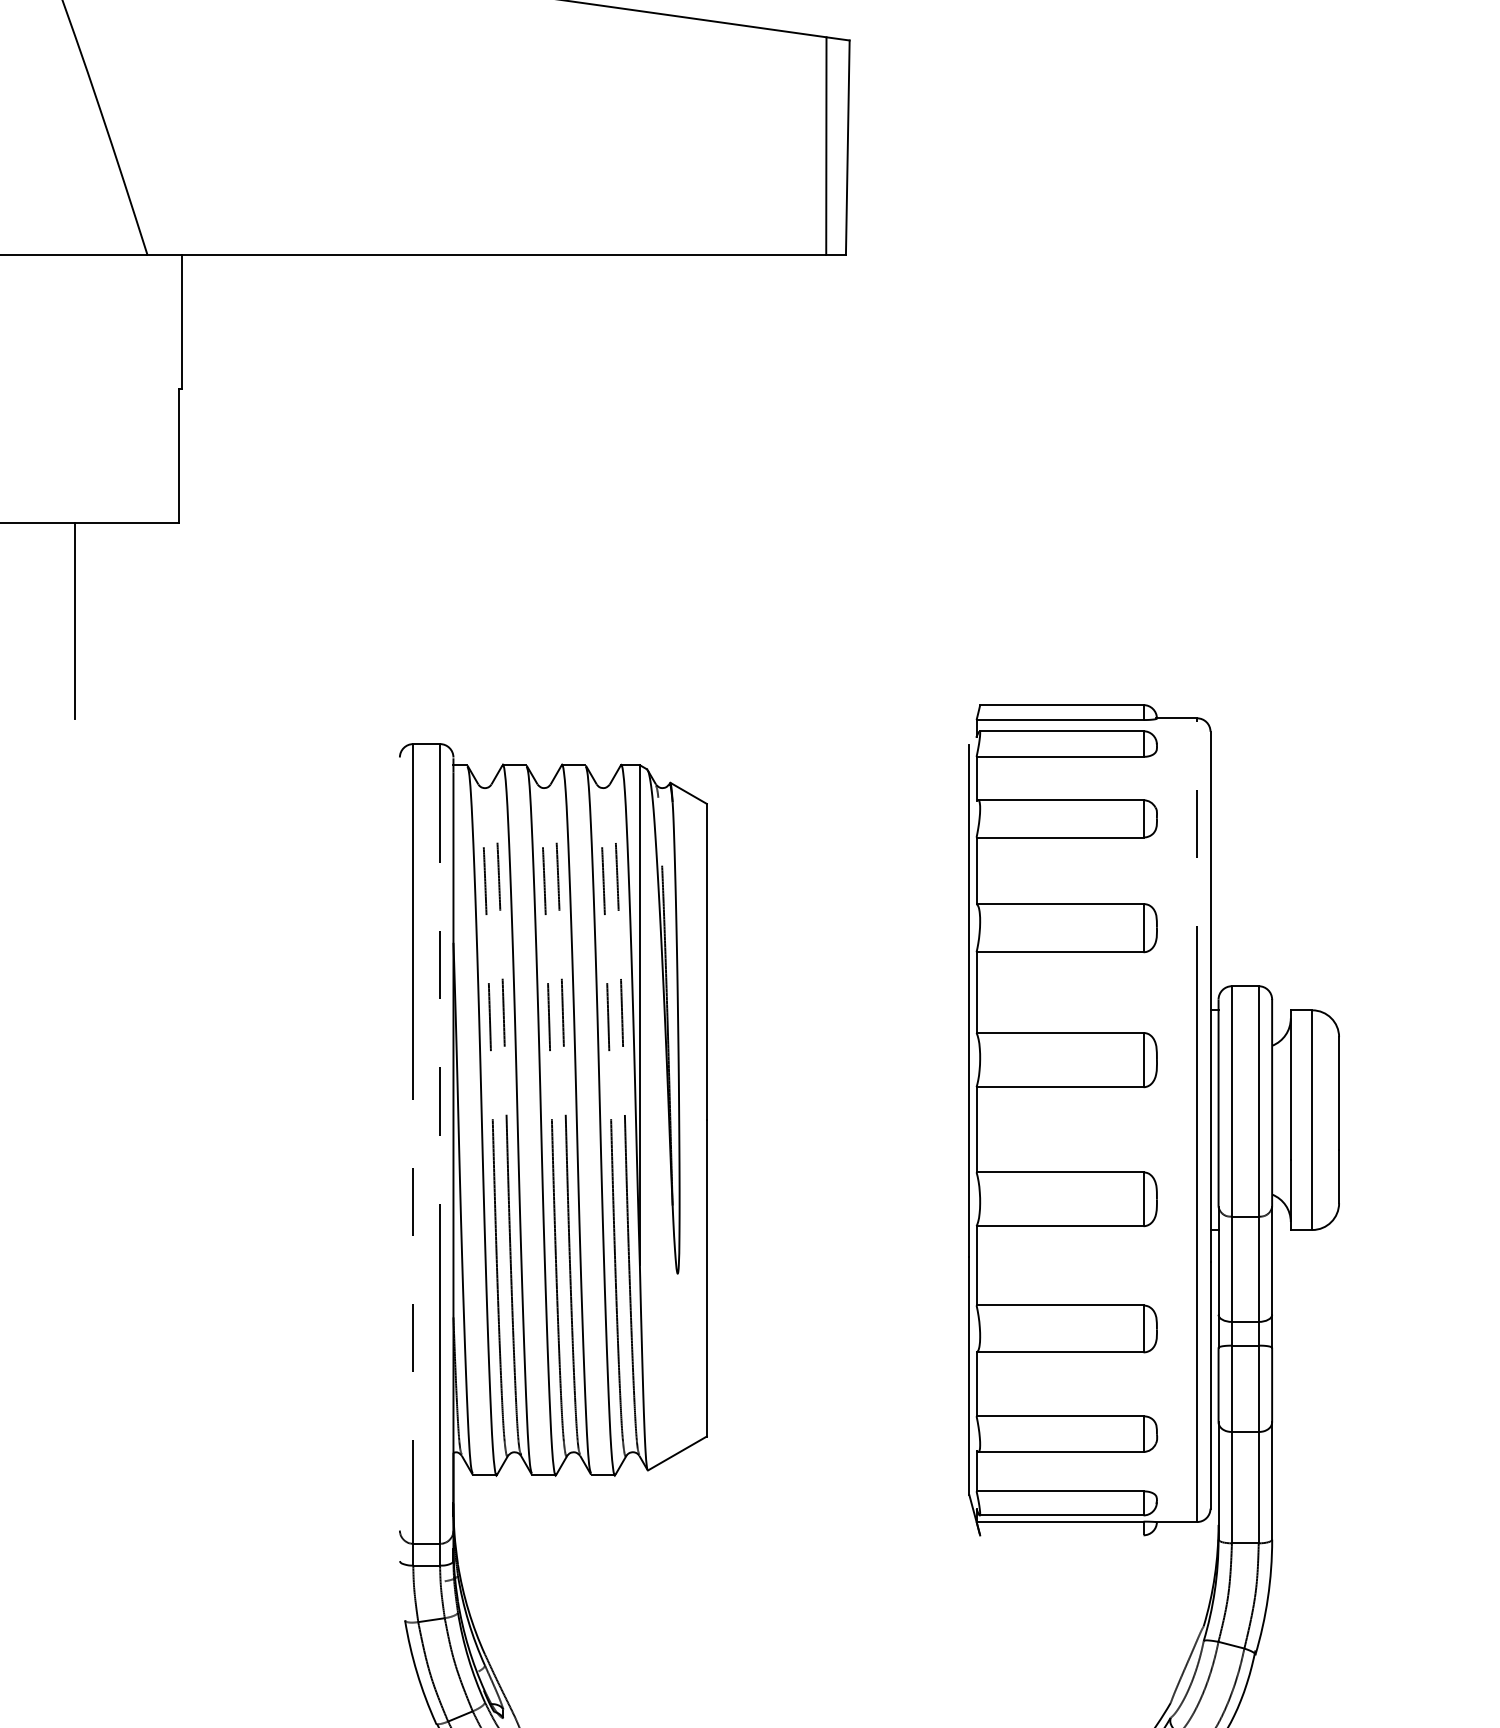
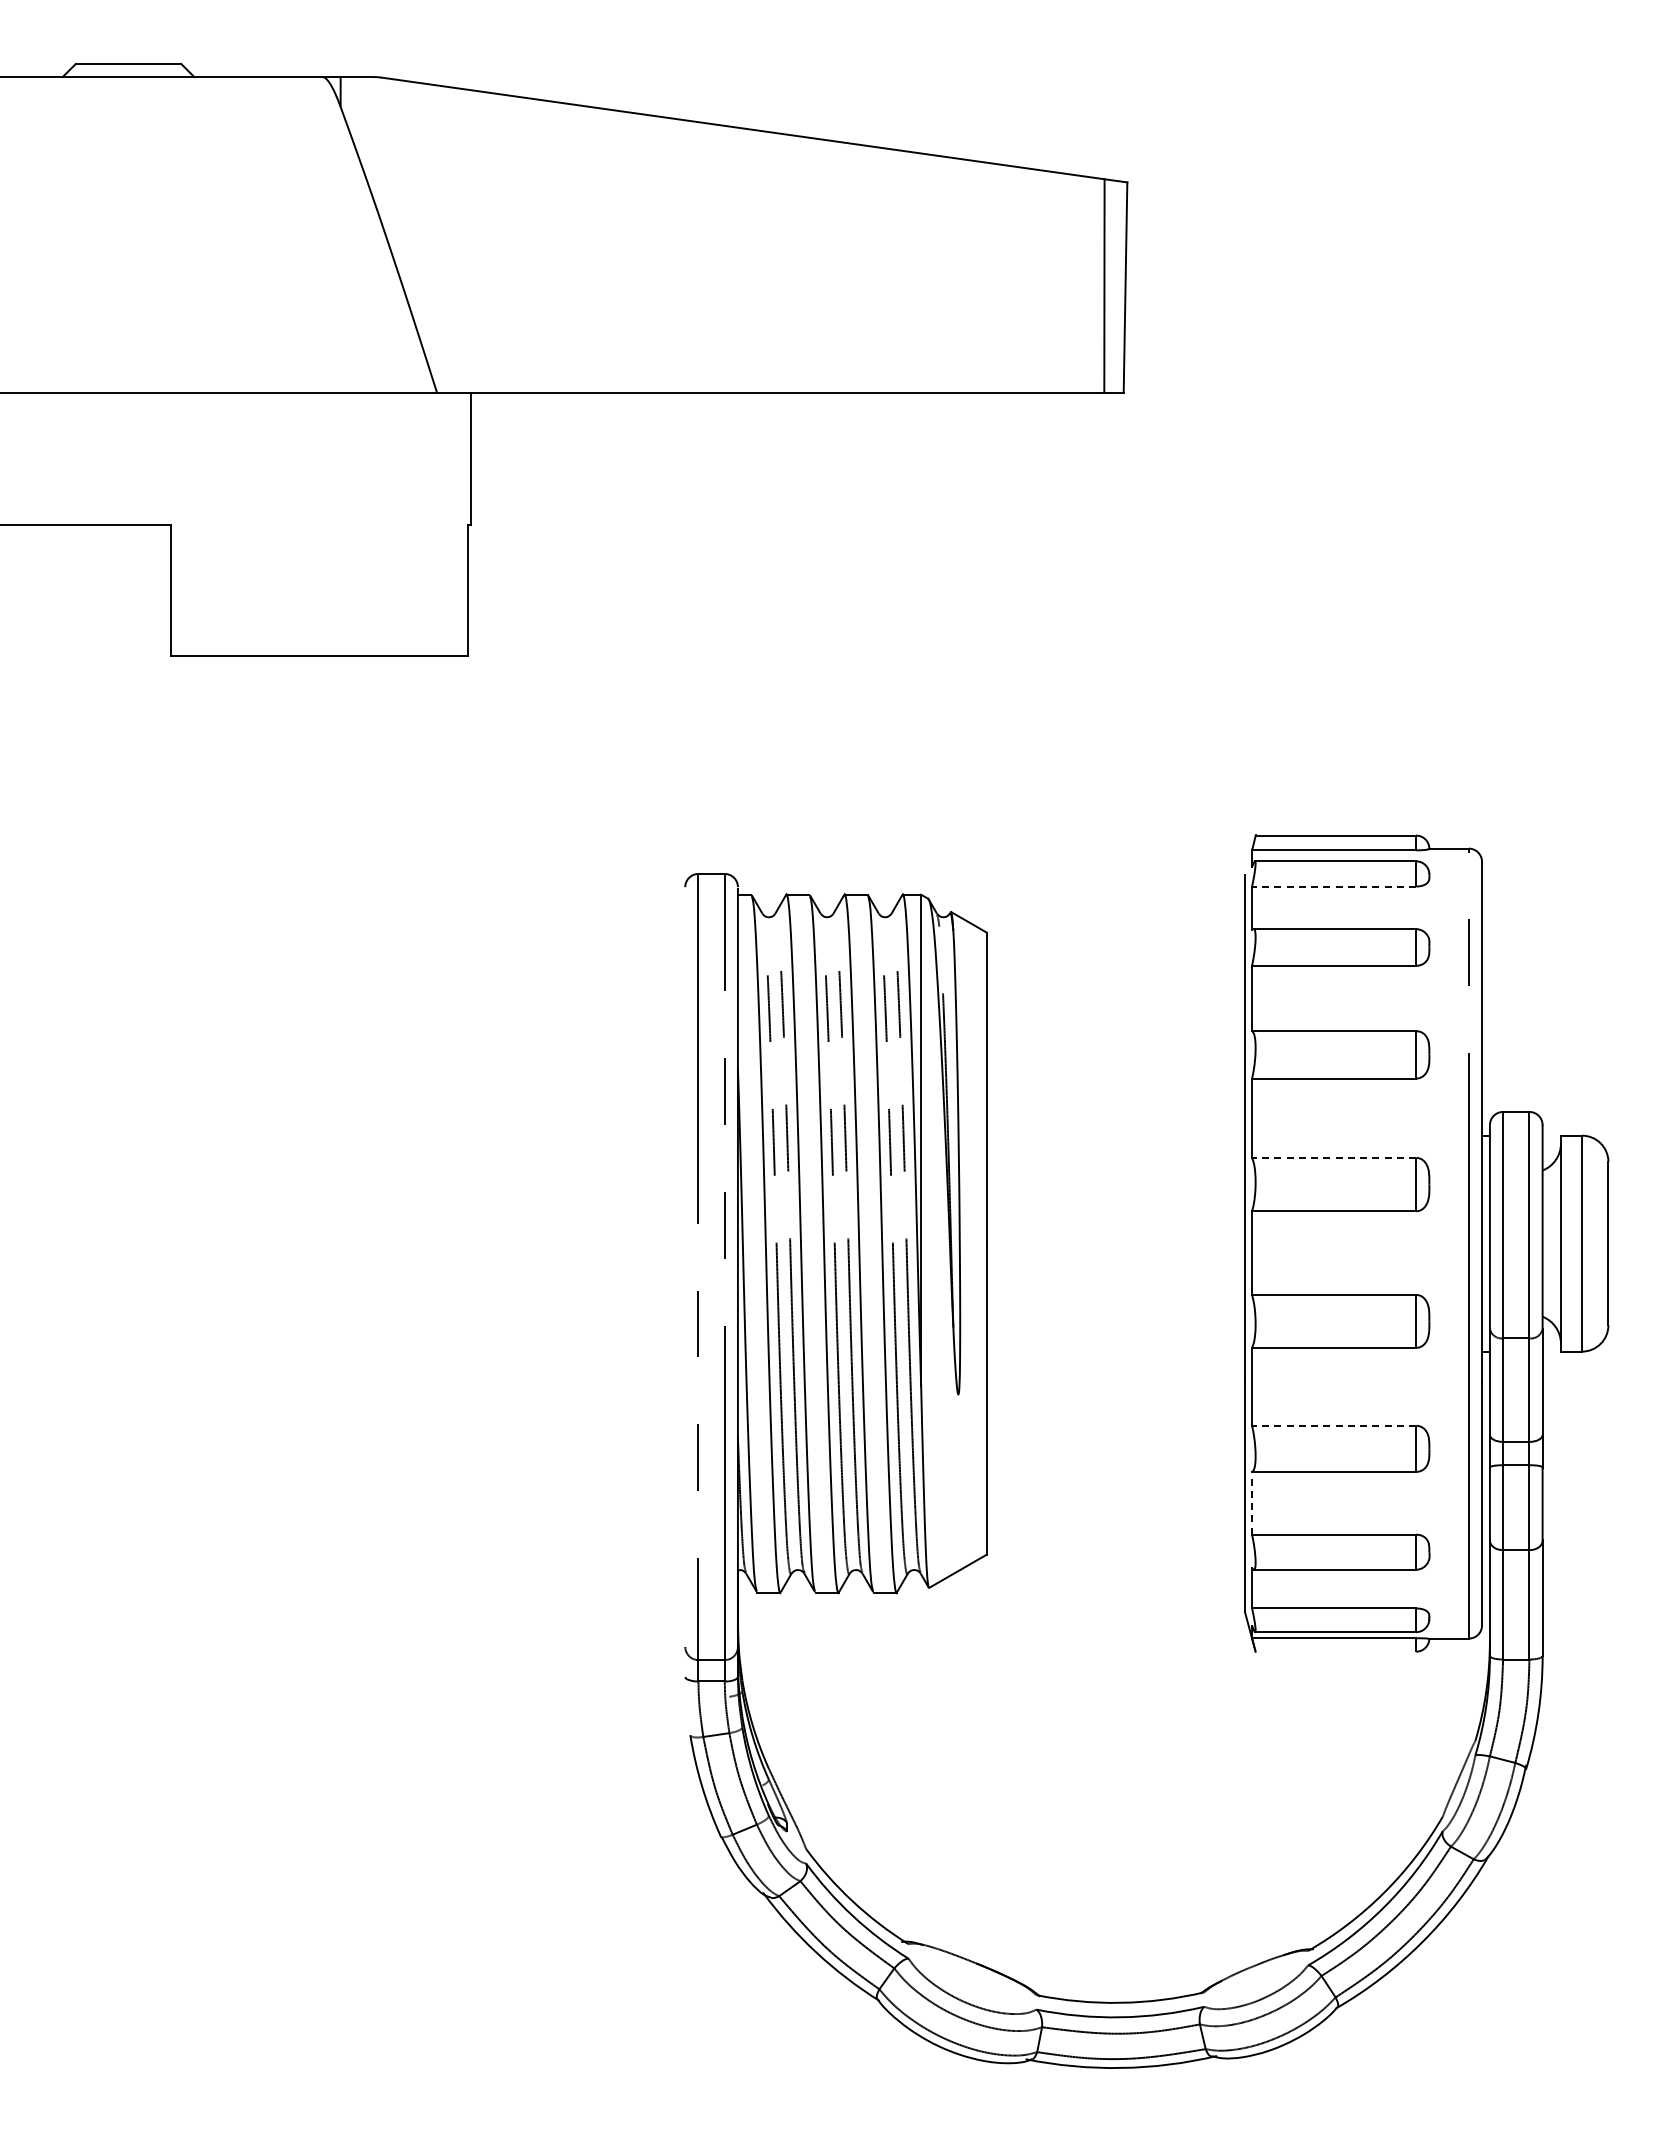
line: (74, 620) -> (365, 752), removed
line: (1059, 756) -> (1333, 886), solid -> dashed
line: (1059, 1032) -> (1333, 1157), solid -> dashed
line: (1059, 1305) -> (1333, 1425), solid -> dashed
line: (976, 1383) -> (1252, 1502), solid -> dashed

